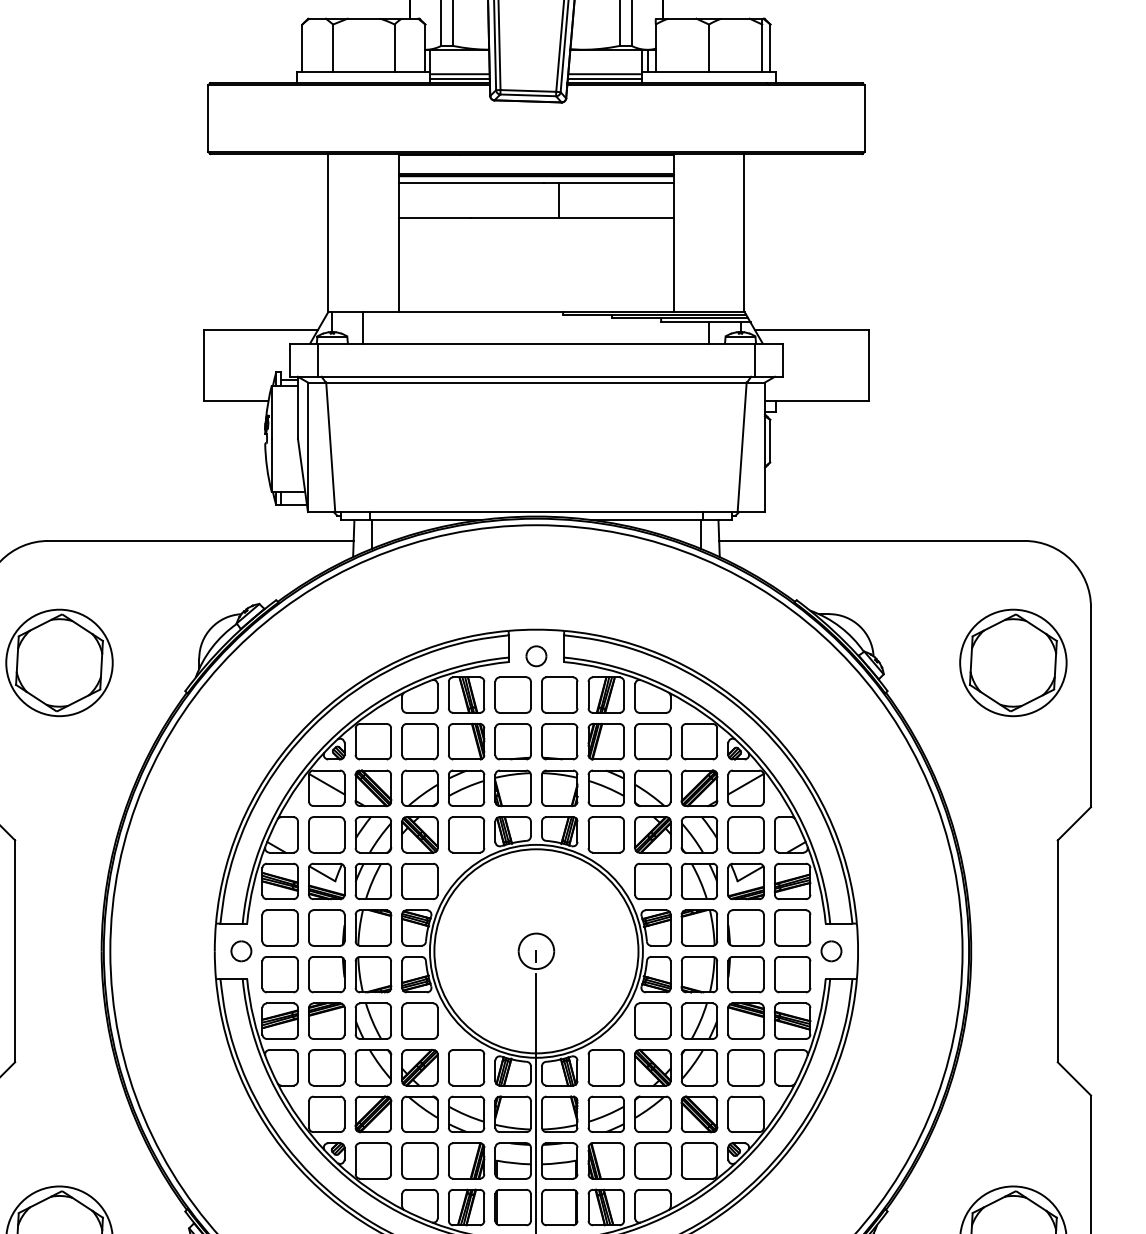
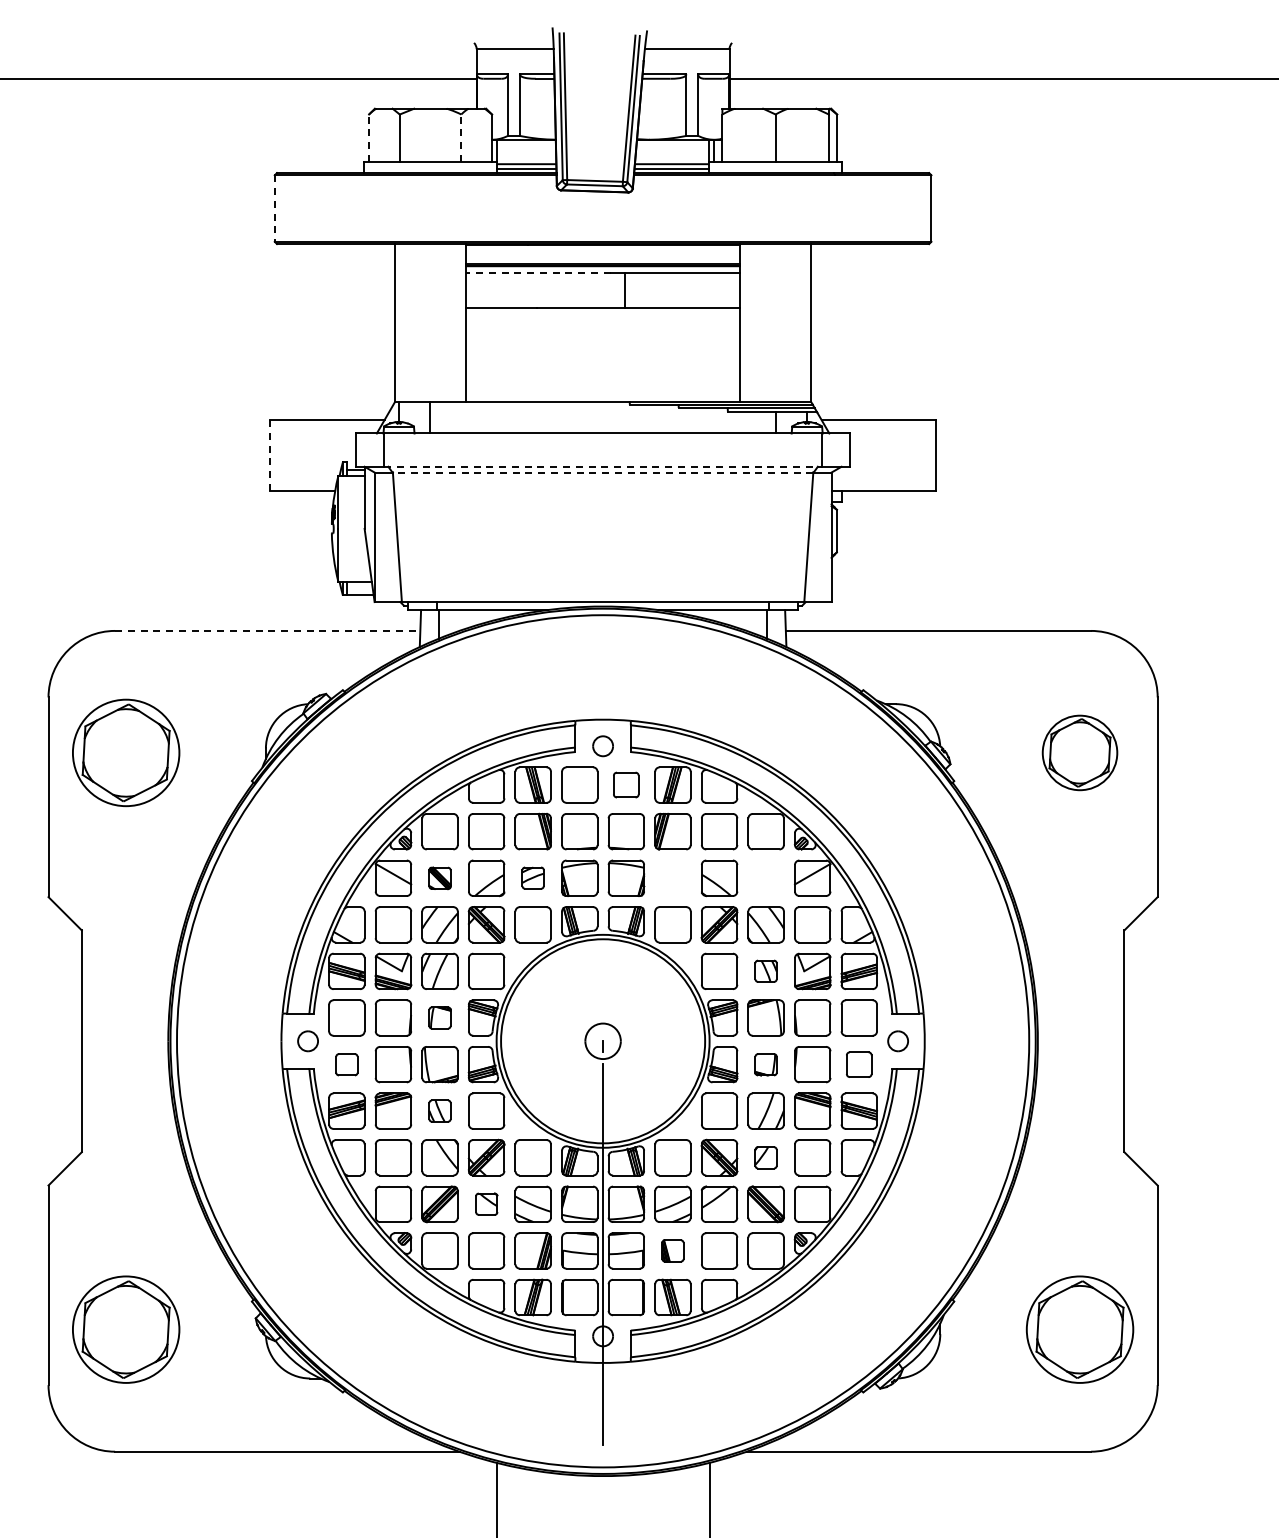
line: (302, 48) -> (369, 138), solid -> dashed
line: (394, 48) -> (461, 138), solid -> dashed
line: (207, 119) -> (274, 209), solid -> dashed
line: (470, 183) -> (537, 273), solid -> dashed
line: (203, 366) -> (270, 456), solid -> dashed
line: (536, 376) -> (603, 466), solid -> dashed
line: (535, 382) -> (602, 472), solid -> dashed
line: (200, 540) -> (267, 630), solid -> dashed
part: (1012, 662) -> (1079, 752), size x0.7
part: (558, 694) -> (625, 784), size x0.7
part: (465, 787) -> (532, 877), size x0.6
part: (605, 787) -> (672, 877), removed
part: (372, 788) -> (439, 878), size x0.6
part: (698, 788) -> (765, 878), removed
part: (698, 880) -> (765, 970), size x0.6
part: (372, 927) -> (439, 1017), size x0.6
part: (279, 974) -> (346, 1064), size x0.6
part: (698, 974) -> (765, 1064), size x0.6
part: (791, 974) -> (858, 1064), size x0.7
part: (372, 1020) -> (439, 1110), size x0.6
part: (698, 1067) -> (765, 1157), size x0.6
part: (419, 1113) -> (486, 1203), size x0.6
part: (605, 1160) -> (672, 1250), size x0.6

